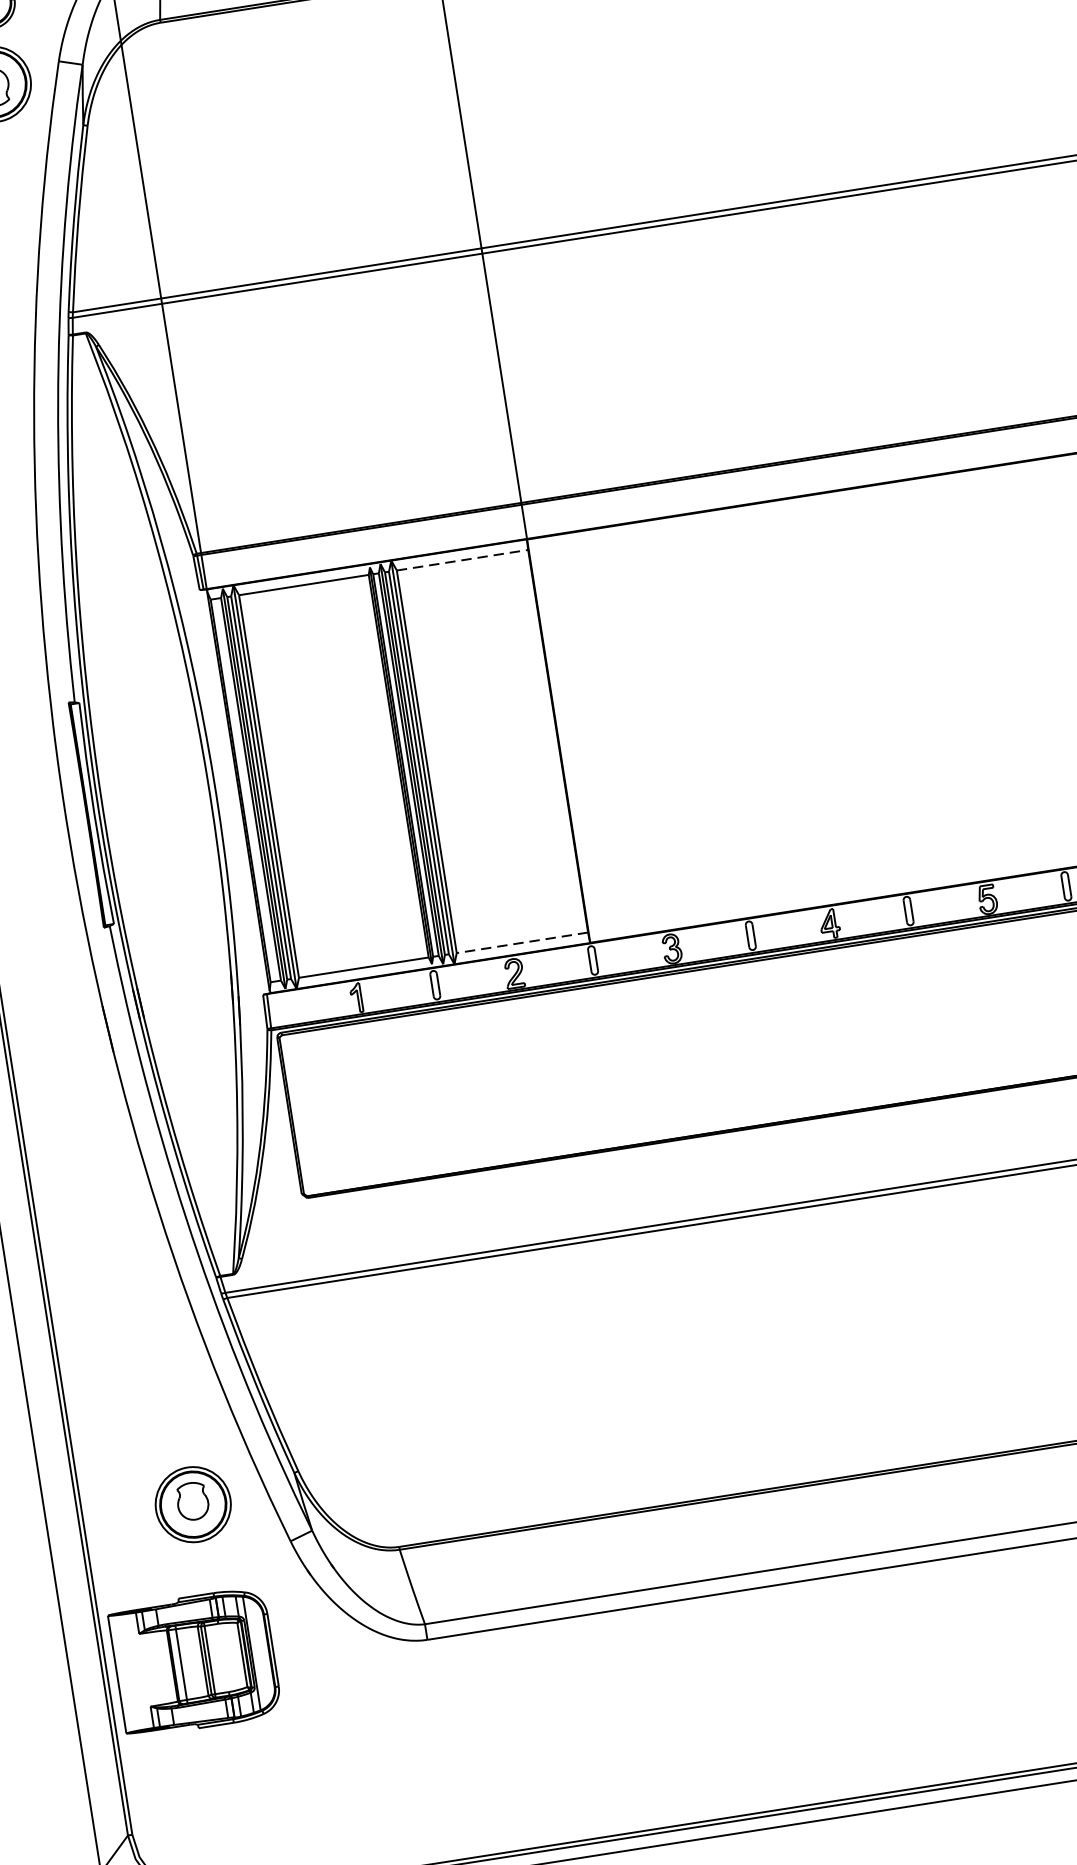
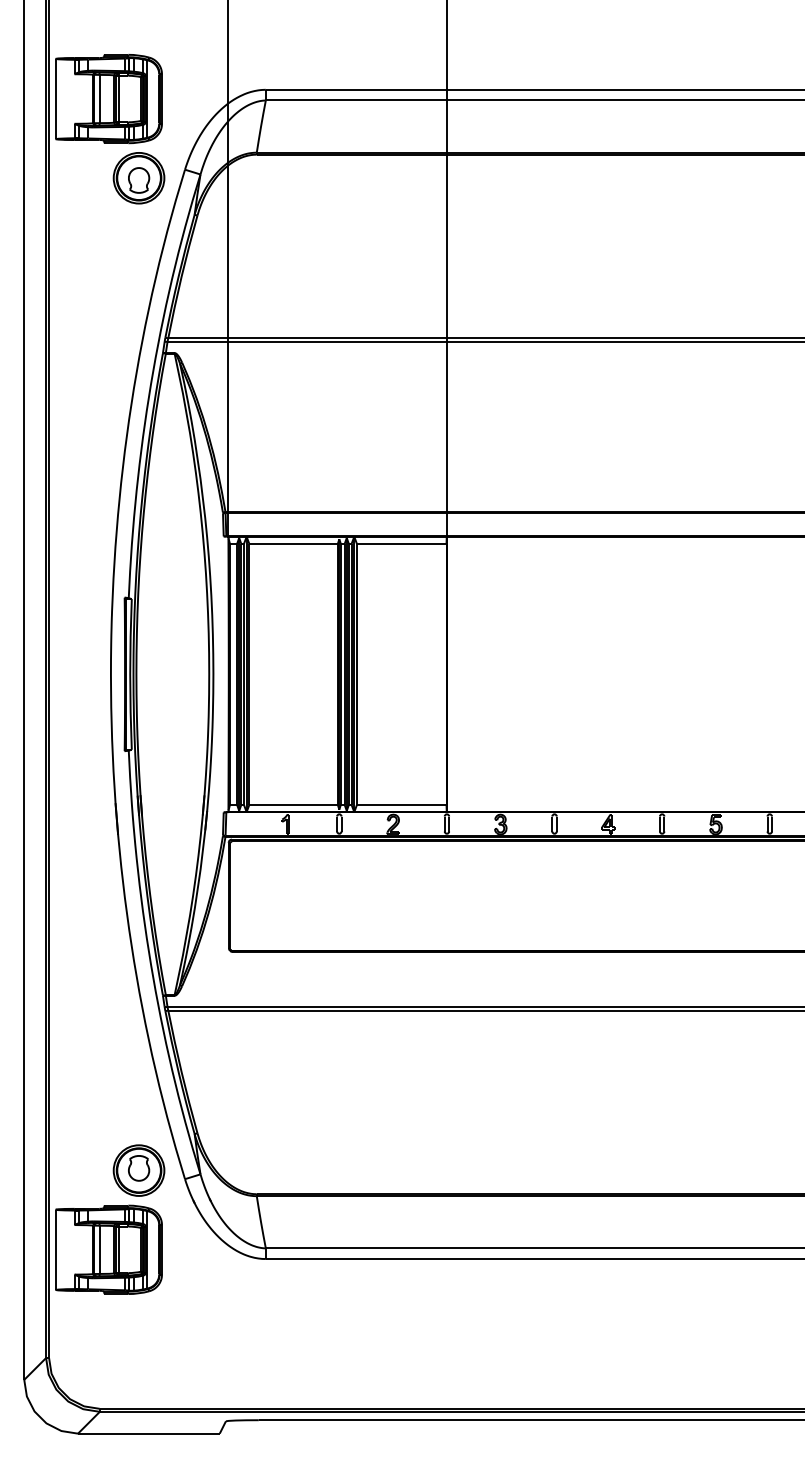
line: (462, 559) -> (401, 543), dashed -> solid
line: (521, 942) -> (401, 804), dashed -> solid
part: (192, 1504) -> (138, 1170), moved

